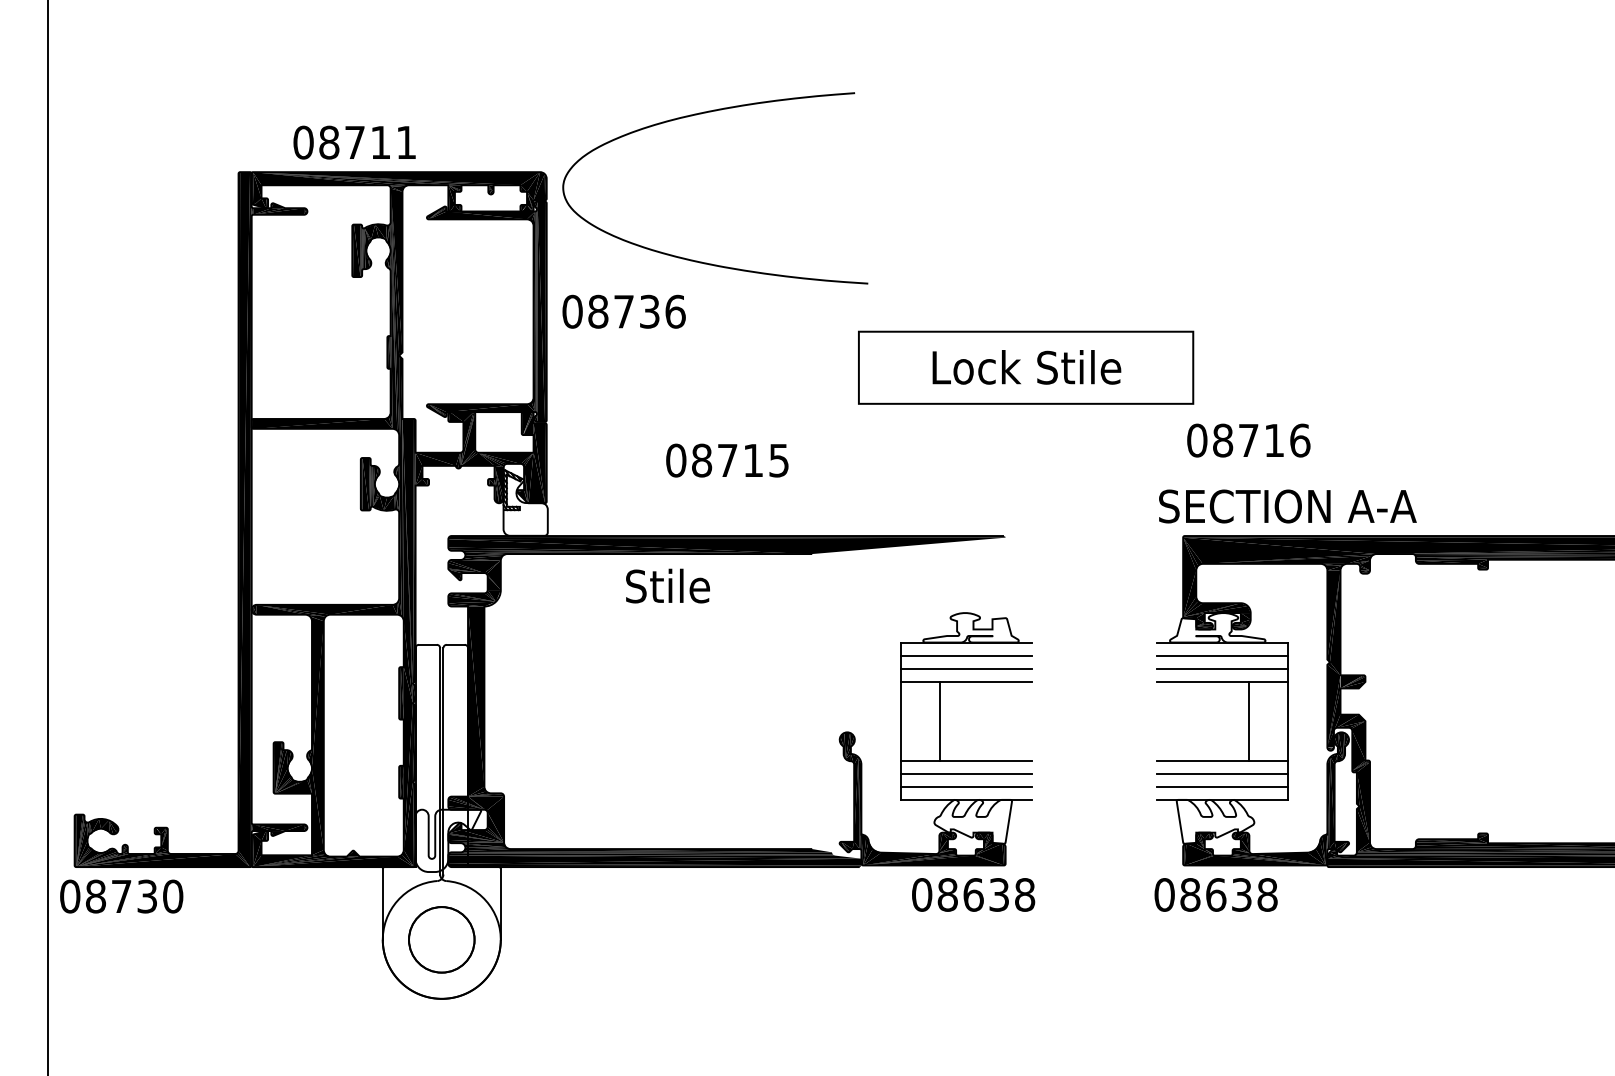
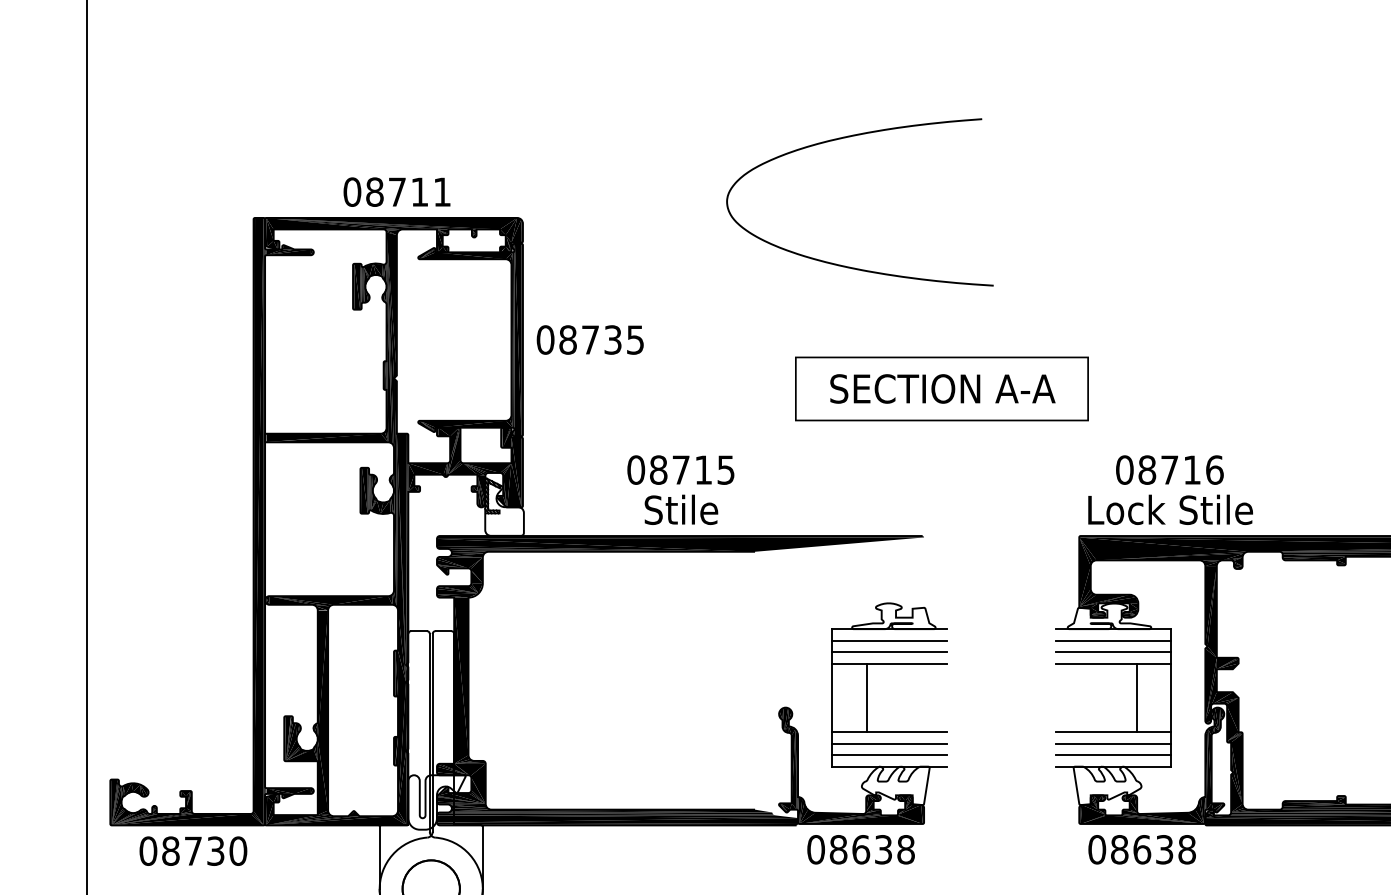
text: (354, 142) -> (396, 192), moved
part: (702, 261) -> (848, 266), moved
text: (675, 311) -> (635, 339), 08736 -> 08735
text: (1026, 367) -> (942, 388), Lock Stile -> SECTION A-A
text: (1248, 440) -> (1169, 470), moved
text: (1287, 505) -> (1170, 509), SECTION A-A -> Lock Stile
text: (667, 585) -> (680, 509), moved
text: (973, 894) -> (861, 849), moved
text: (1215, 894) -> (1141, 849), moved
text: (121, 896) -> (193, 851), moved

